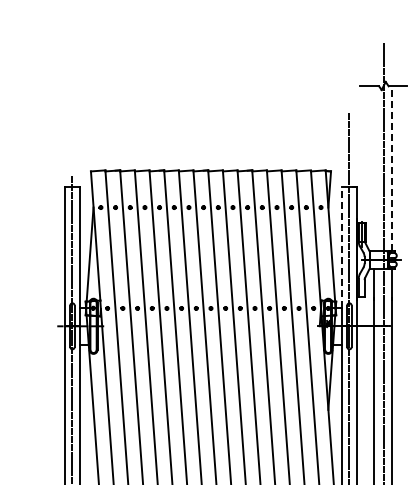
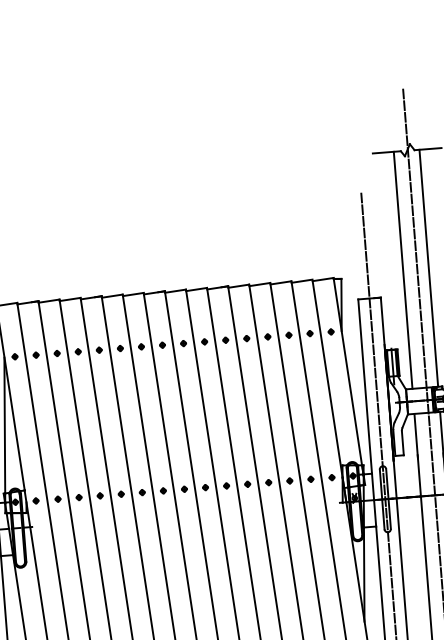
line: (374, 168) -> (403, 269), added
line: (392, 168) -> (429, 267), dashed -> solid
line: (341, 247) -> (365, 386), dashed -> solid

